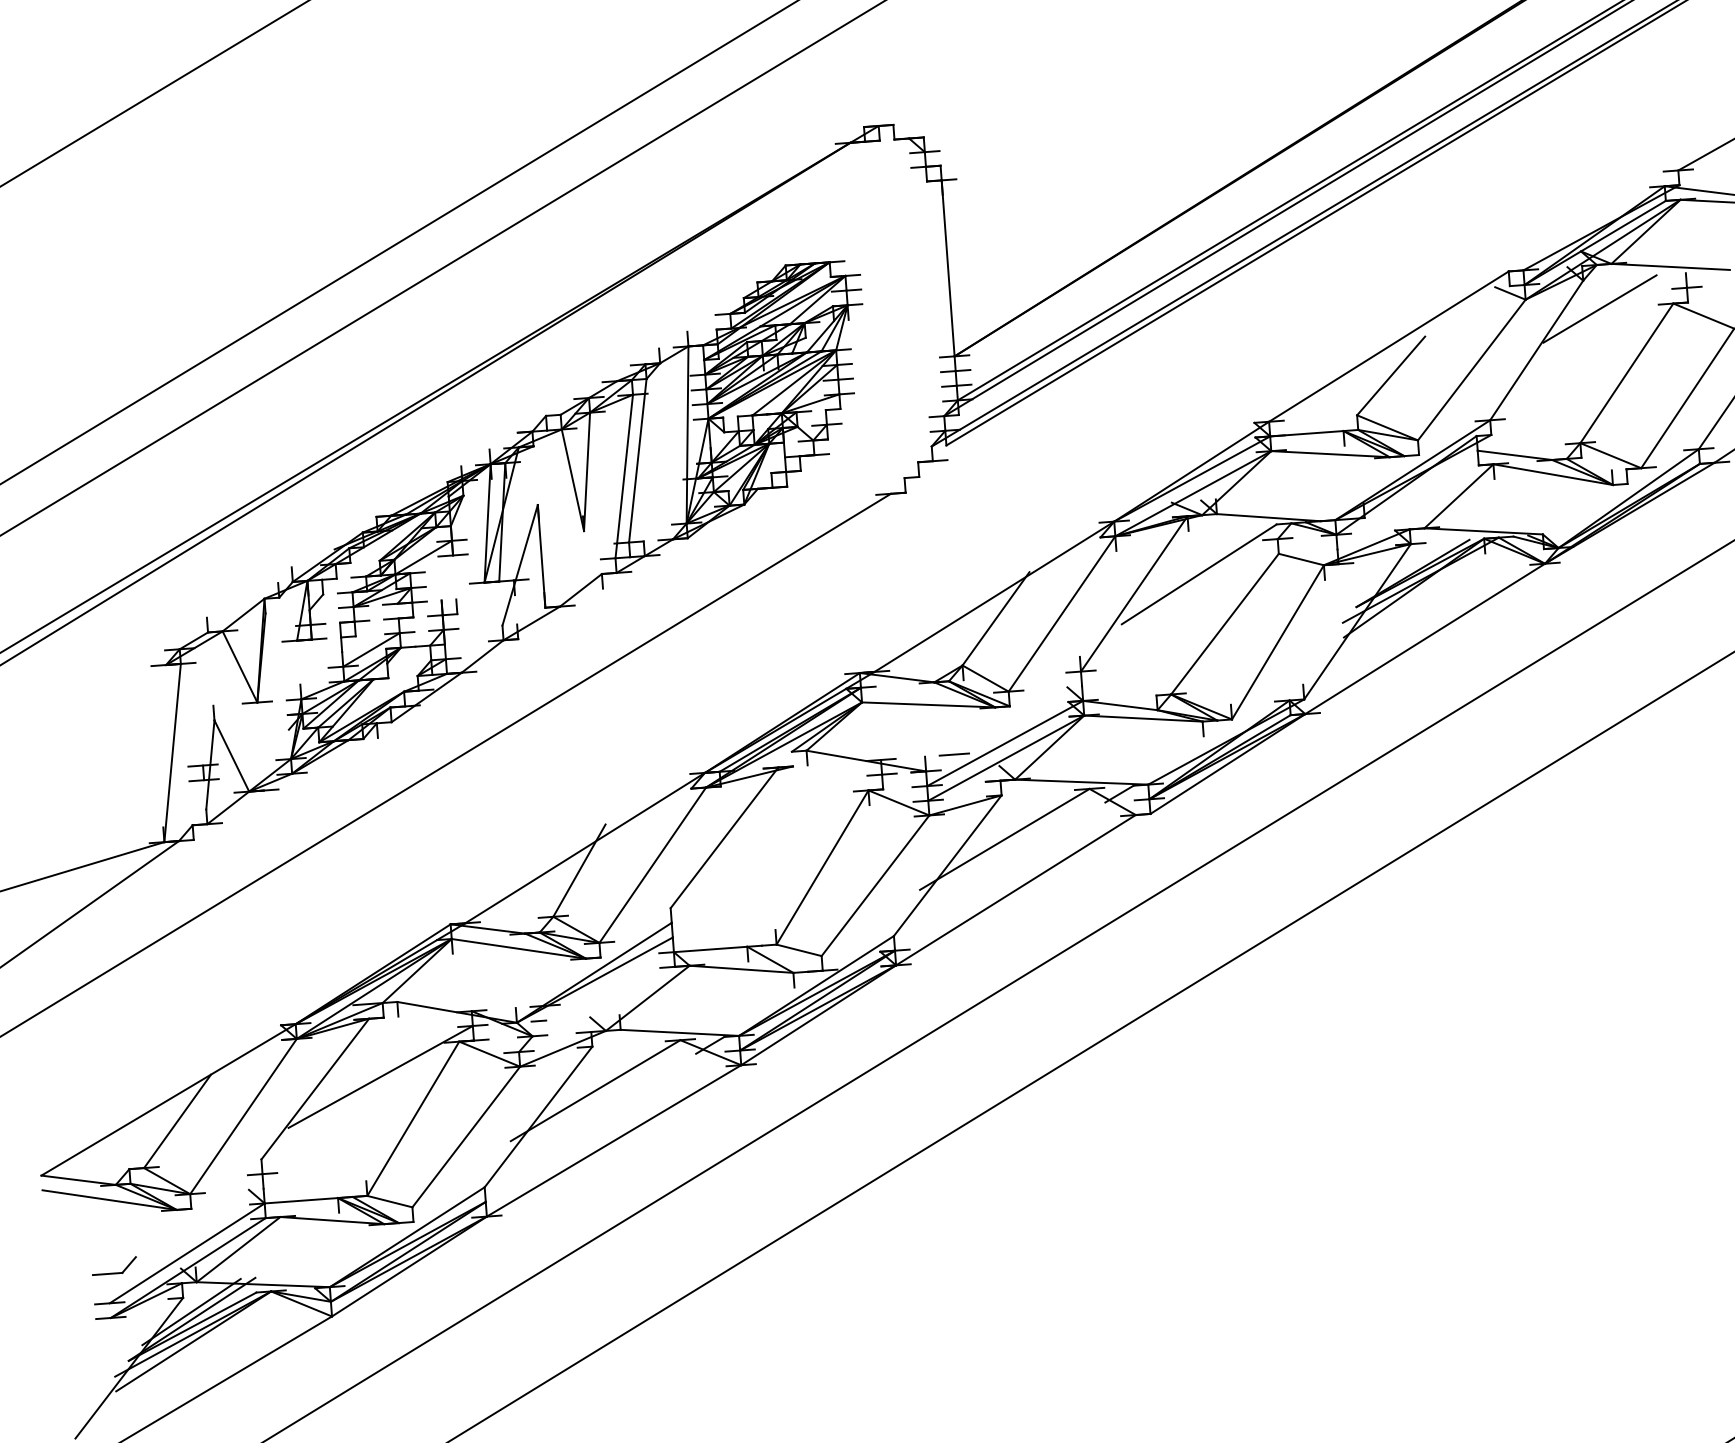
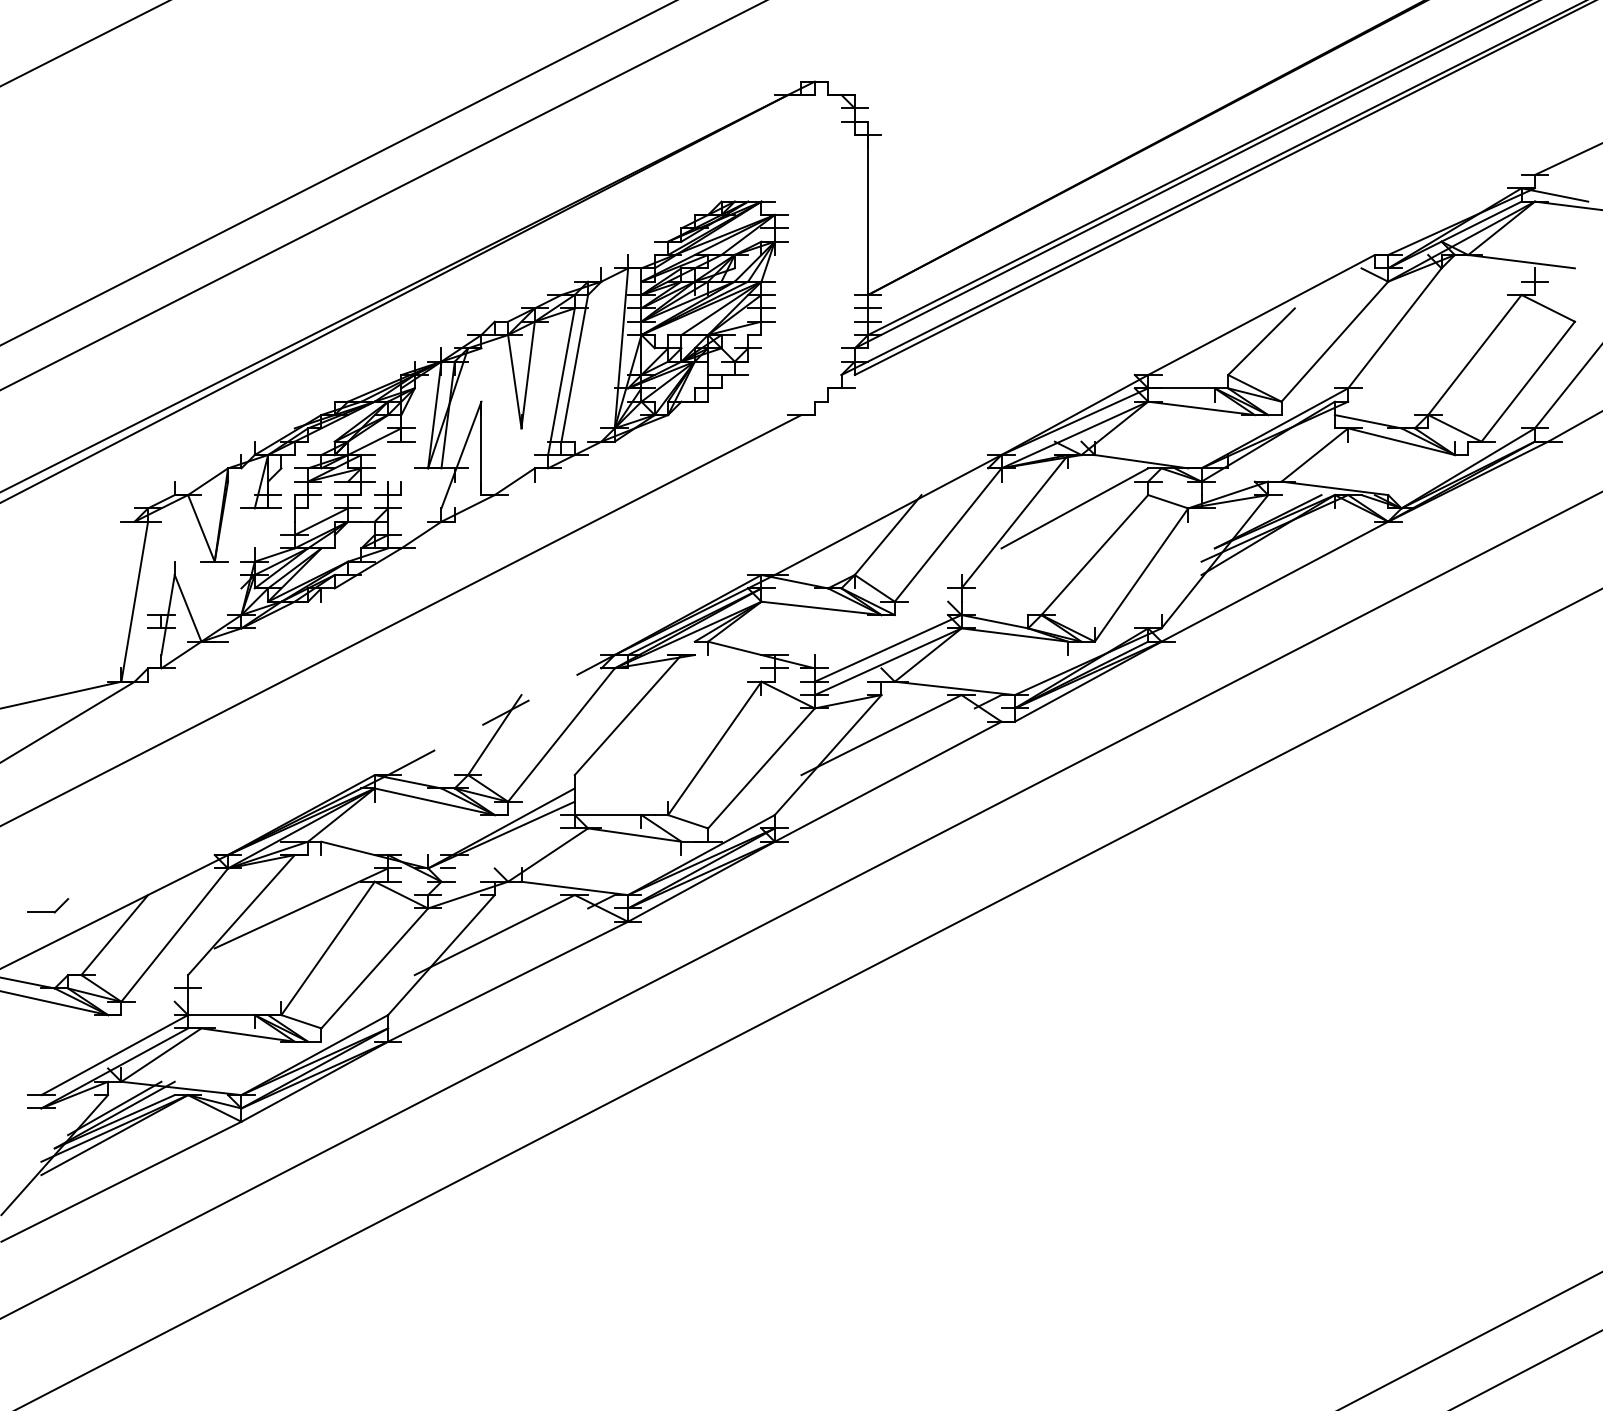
line: (1599, 308) -> (1454, 294), removed
line: (954, 755) -> (841, 655), removed
line: (585, 847) -> (501, 714), solid -> dashed
part: (114, 1265) -> (48, 905), moved

